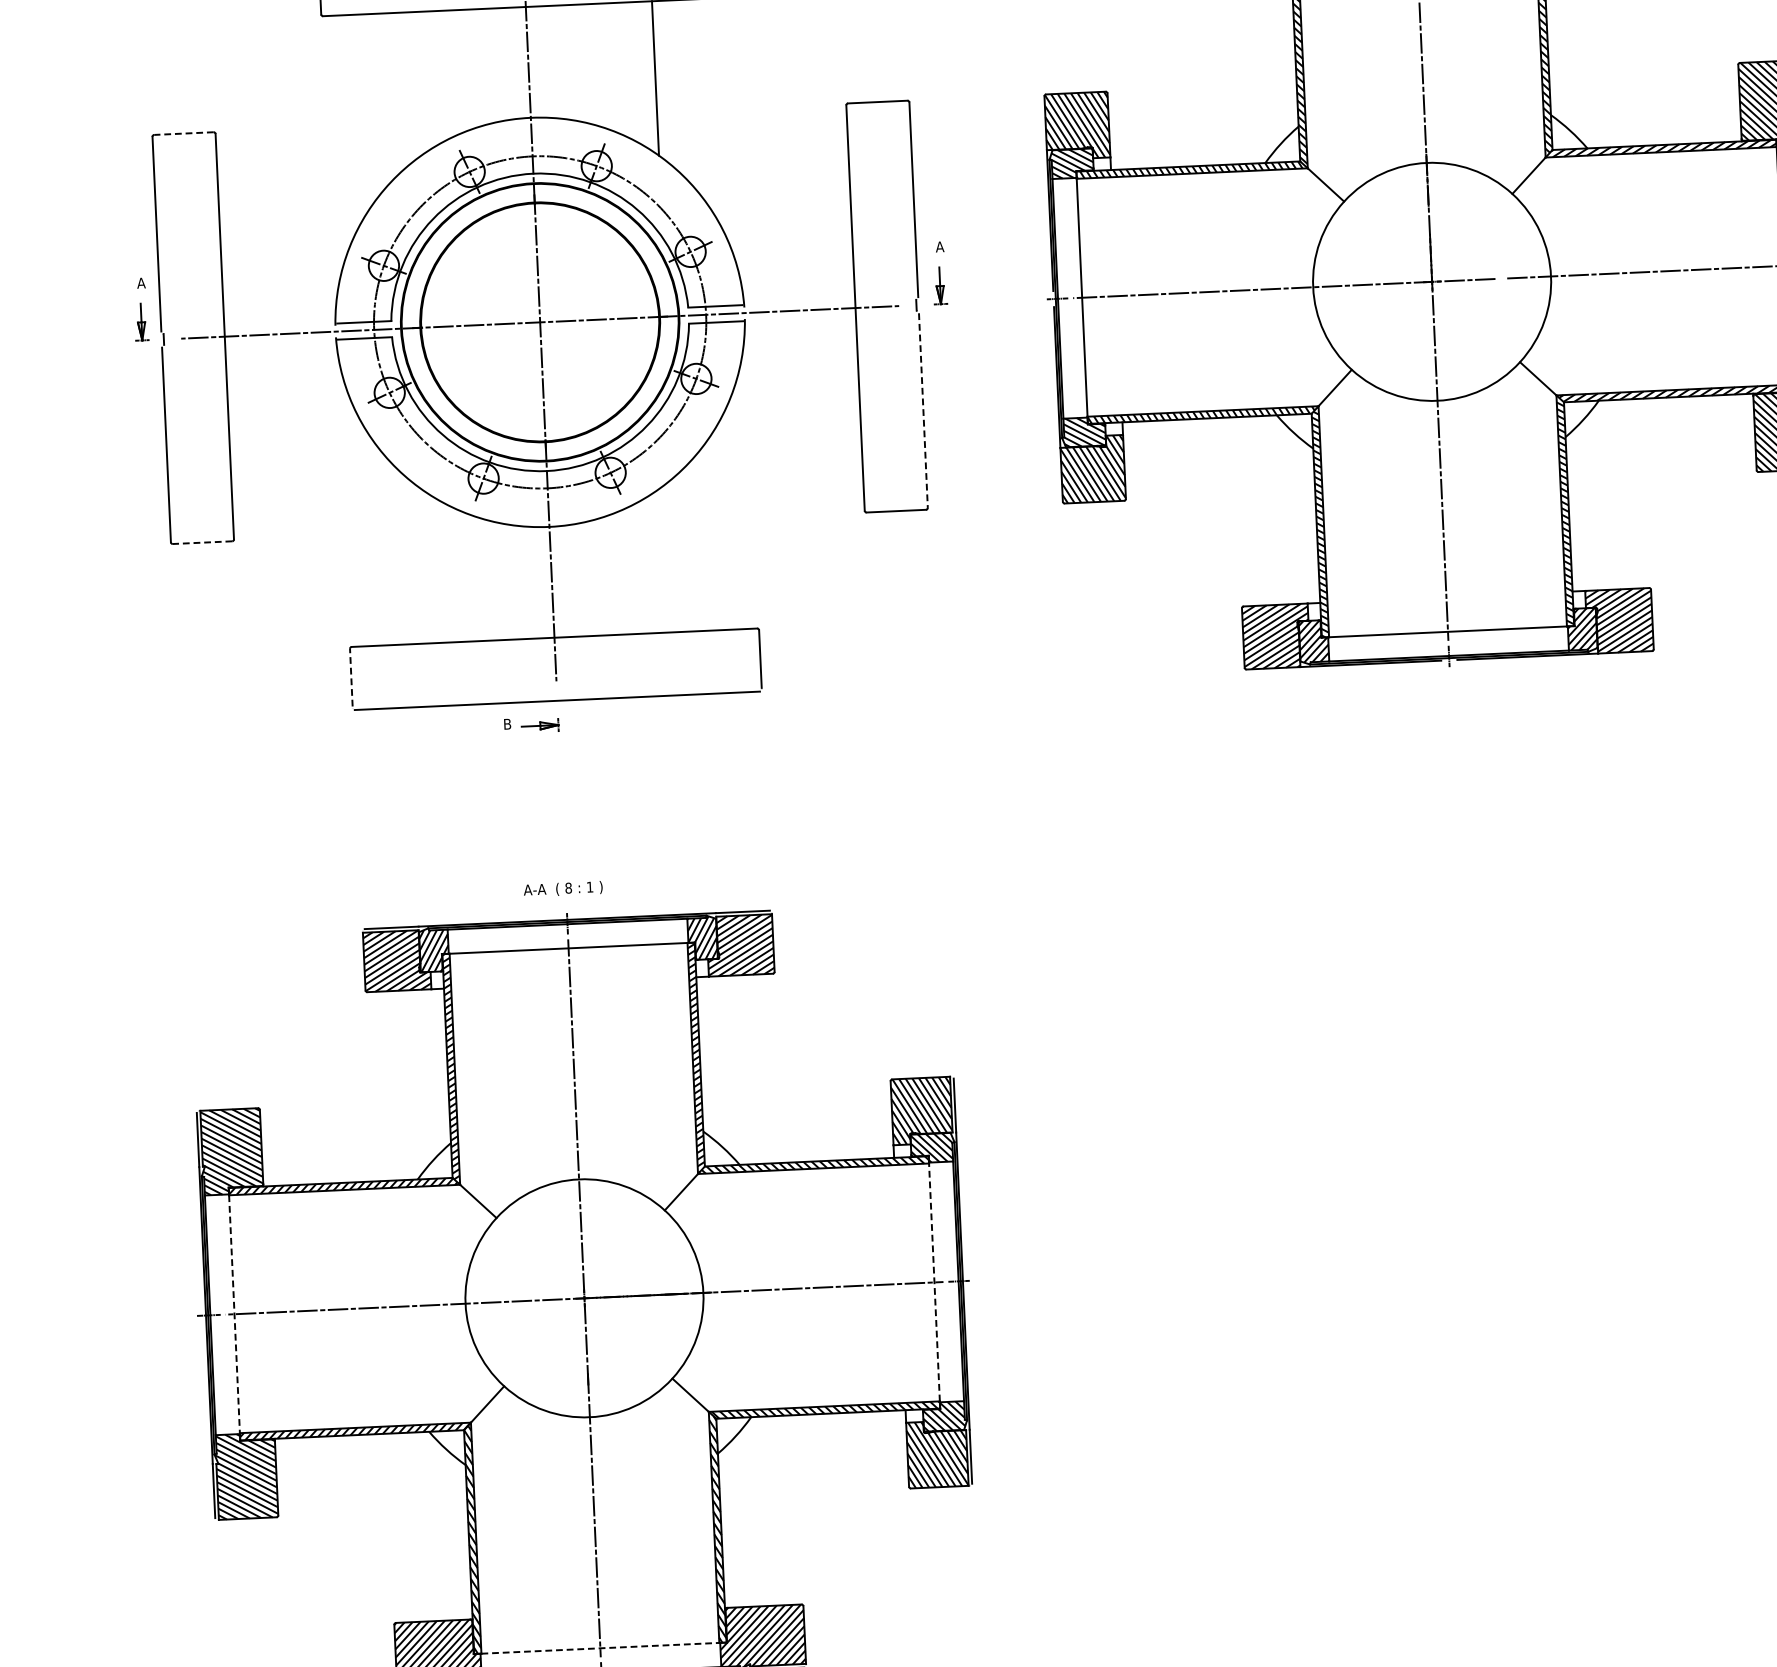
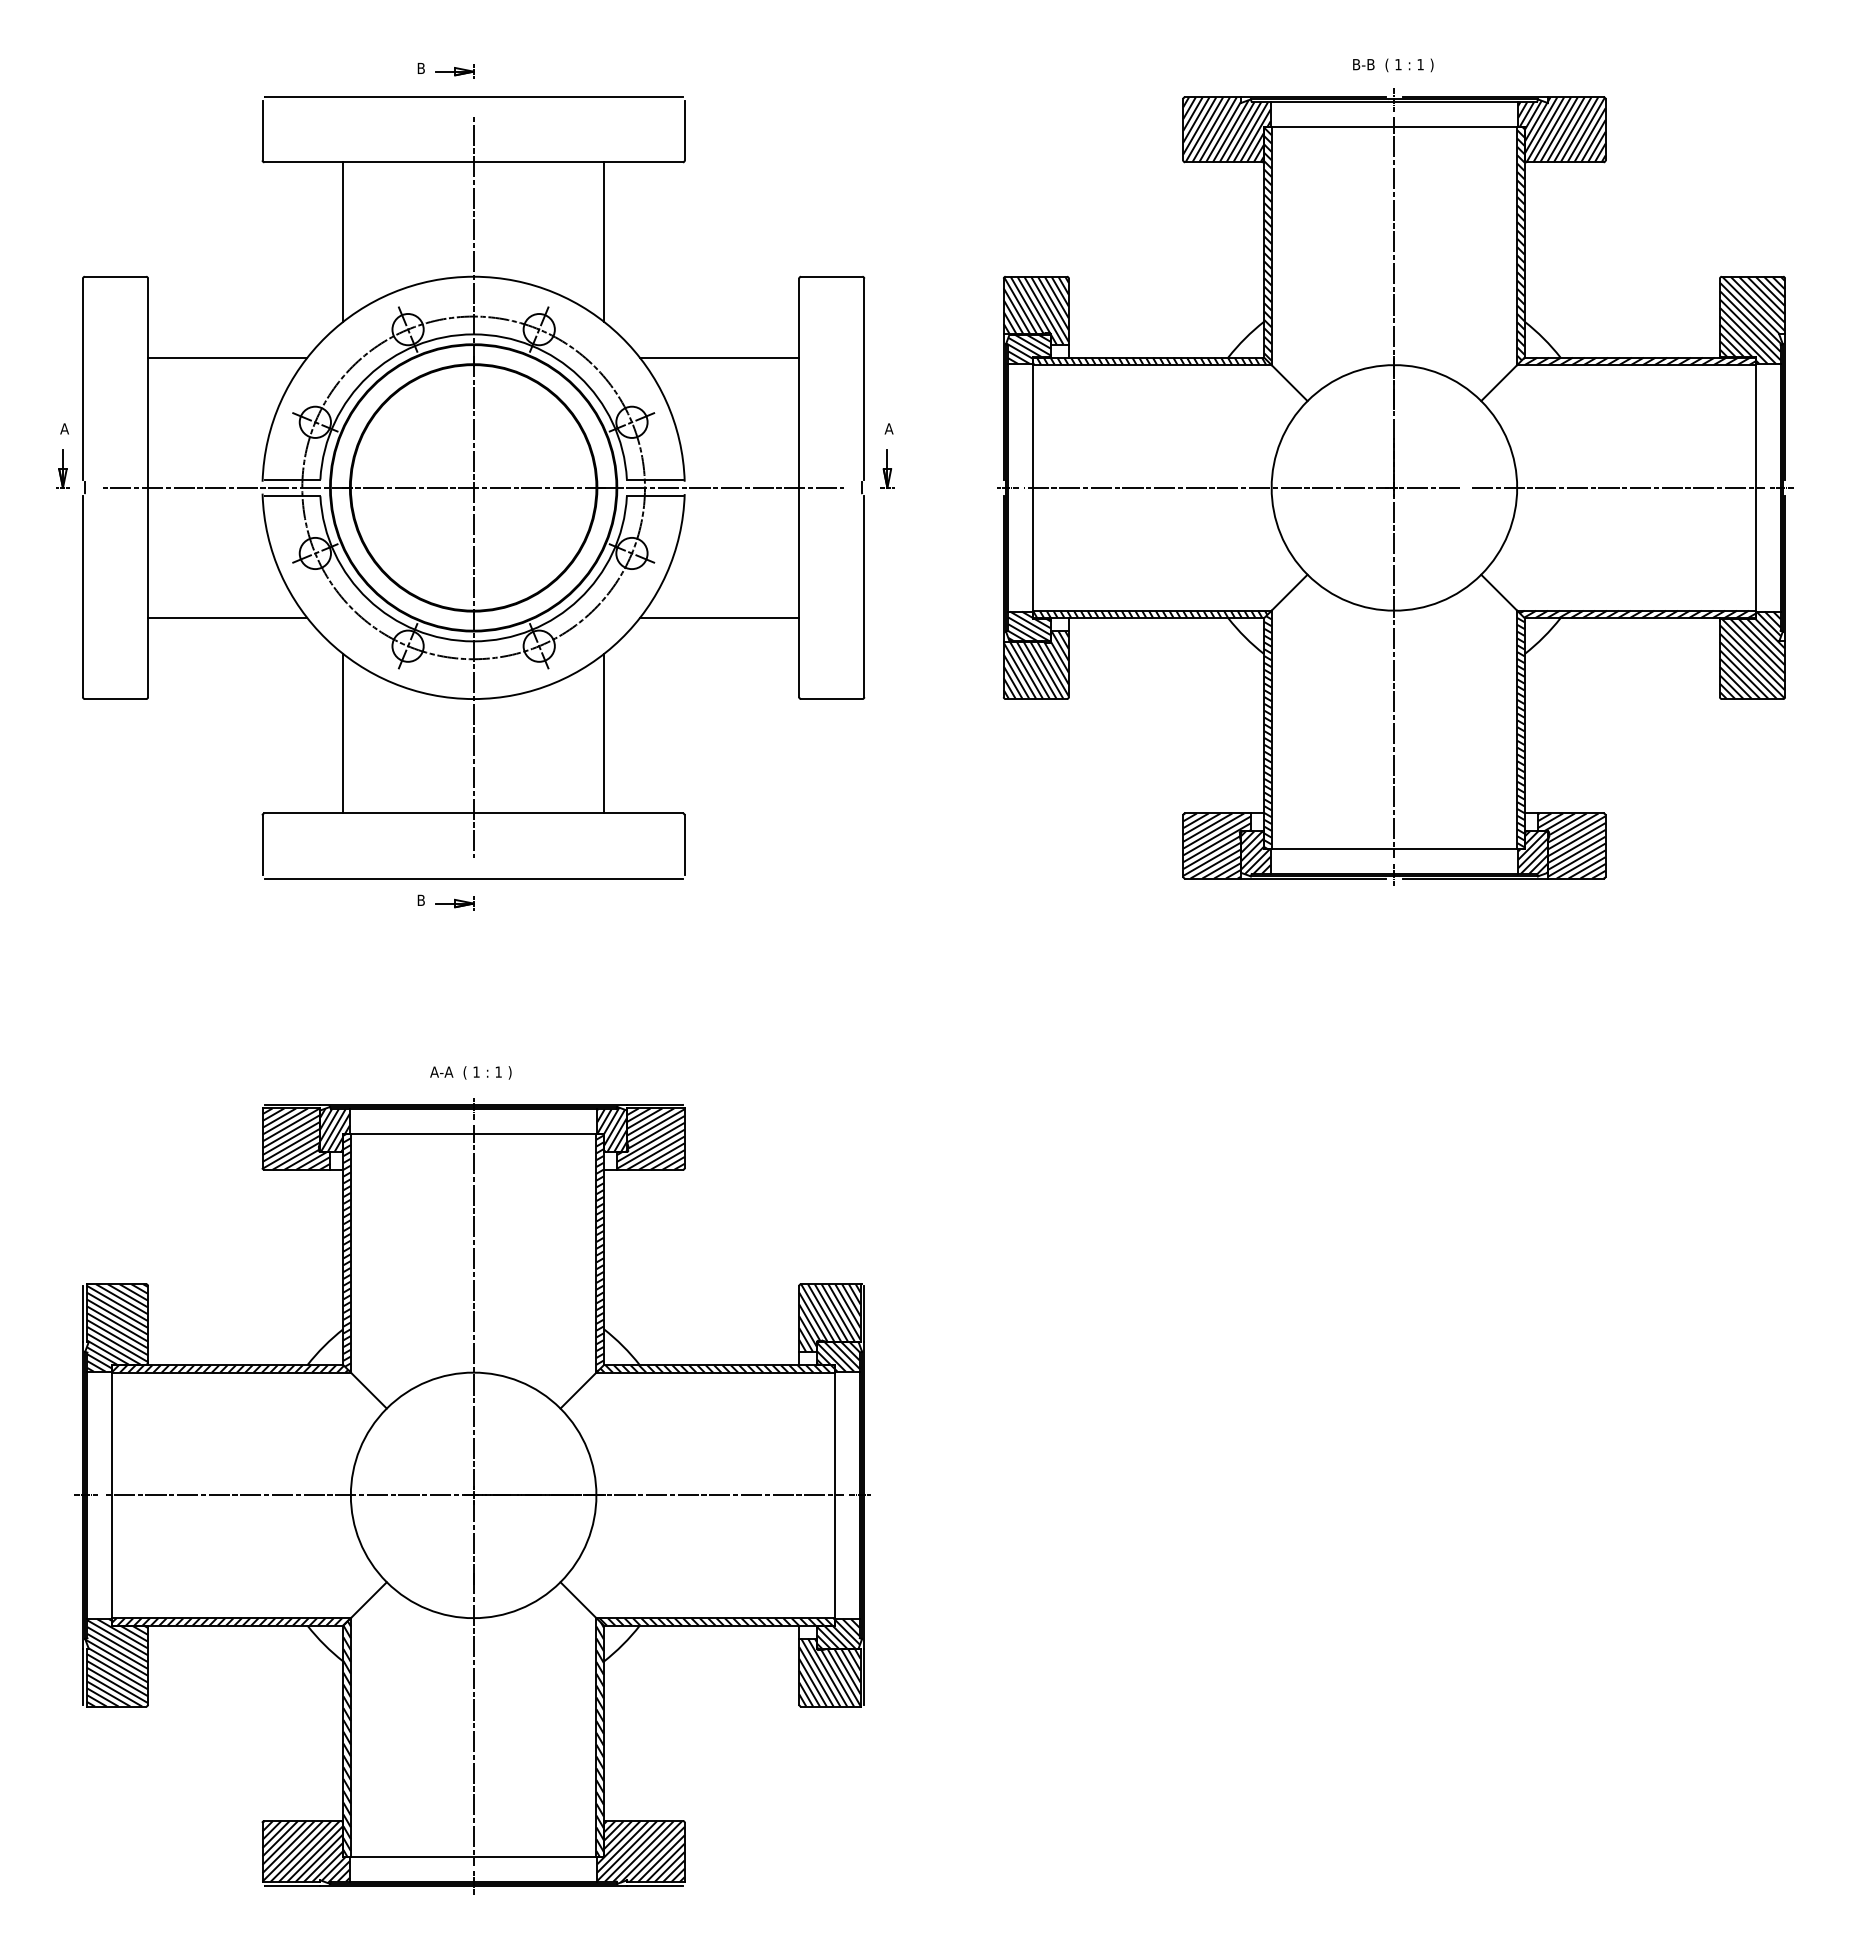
line: (403, 89) -> (343, 241), added
line: (183, 133) -> (115, 276), dashed -> solid
line: (772, 185) -> (719, 357), added
line: (295, 206) -> (227, 357), added
line: (923, 411) -> (864, 597), dashed -> solid
line: (784, 438) -> (719, 618), added
line: (307, 459) -> (227, 618), added
line: (202, 543) -> (115, 699), dashed -> solid
line: (676, 554) -> (603, 733), added
line: (424, 566) -> (343, 733), added
line: (351, 678) -> (262, 845), dashed -> solid
text: (568, 887) -> (476, 1071), 8 -> 1
line: (934, 1282) -> (834, 1495), dashed -> solid
line: (234, 1314) -> (112, 1495), dashed -> solid
line: (600, 1648) -> (473, 1856), dashed -> solid

